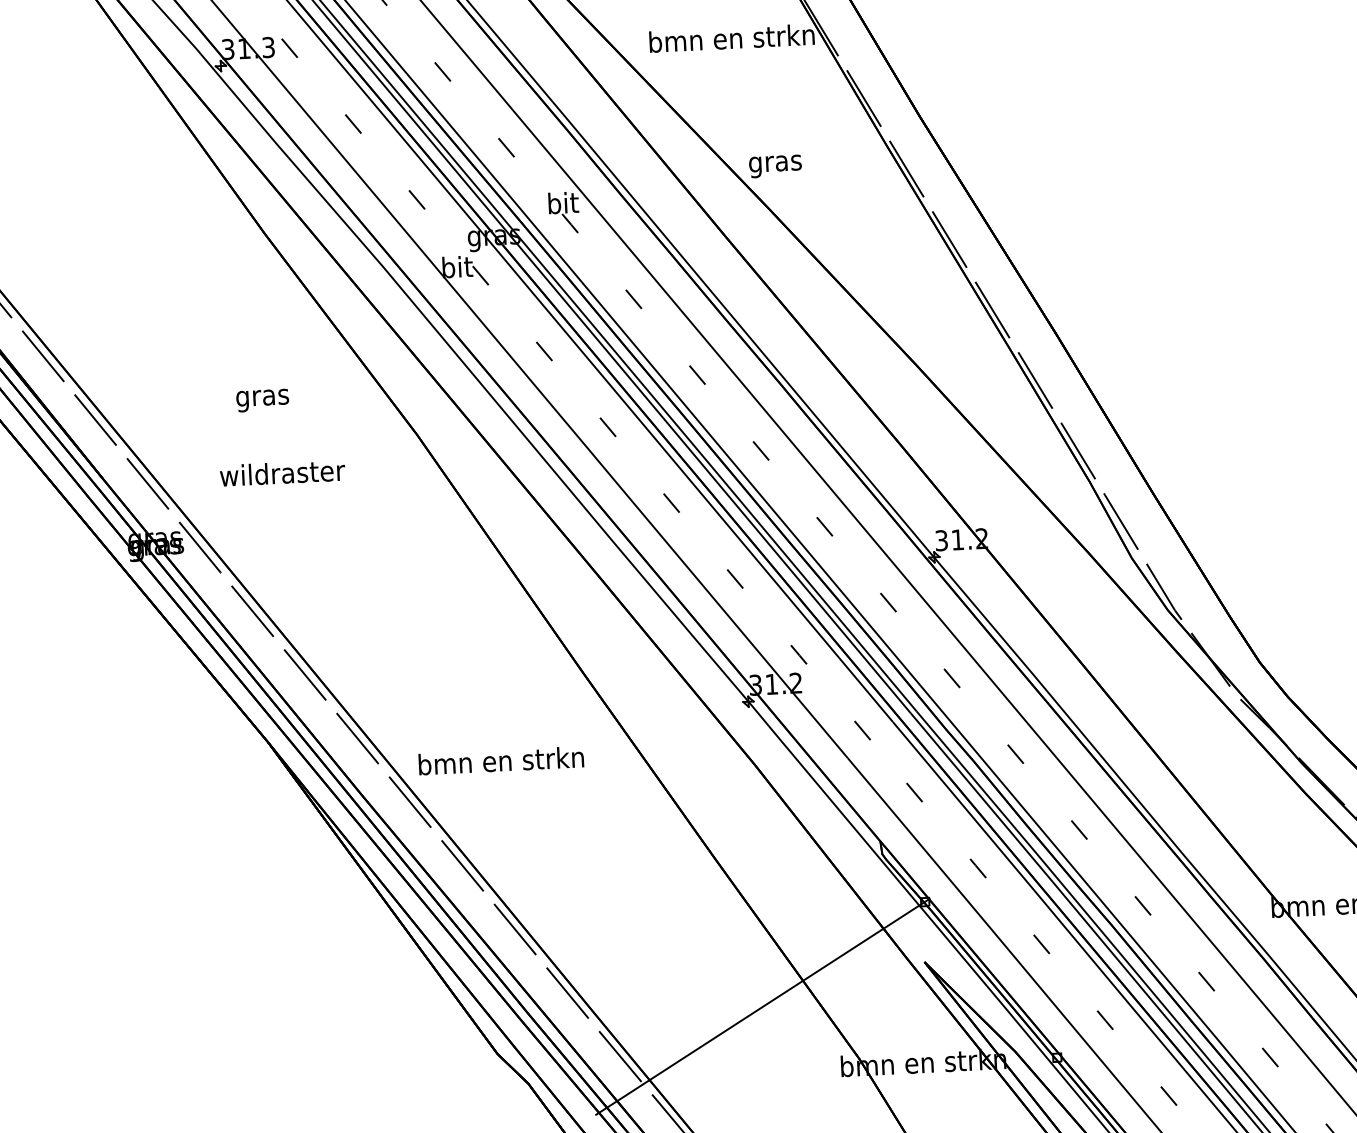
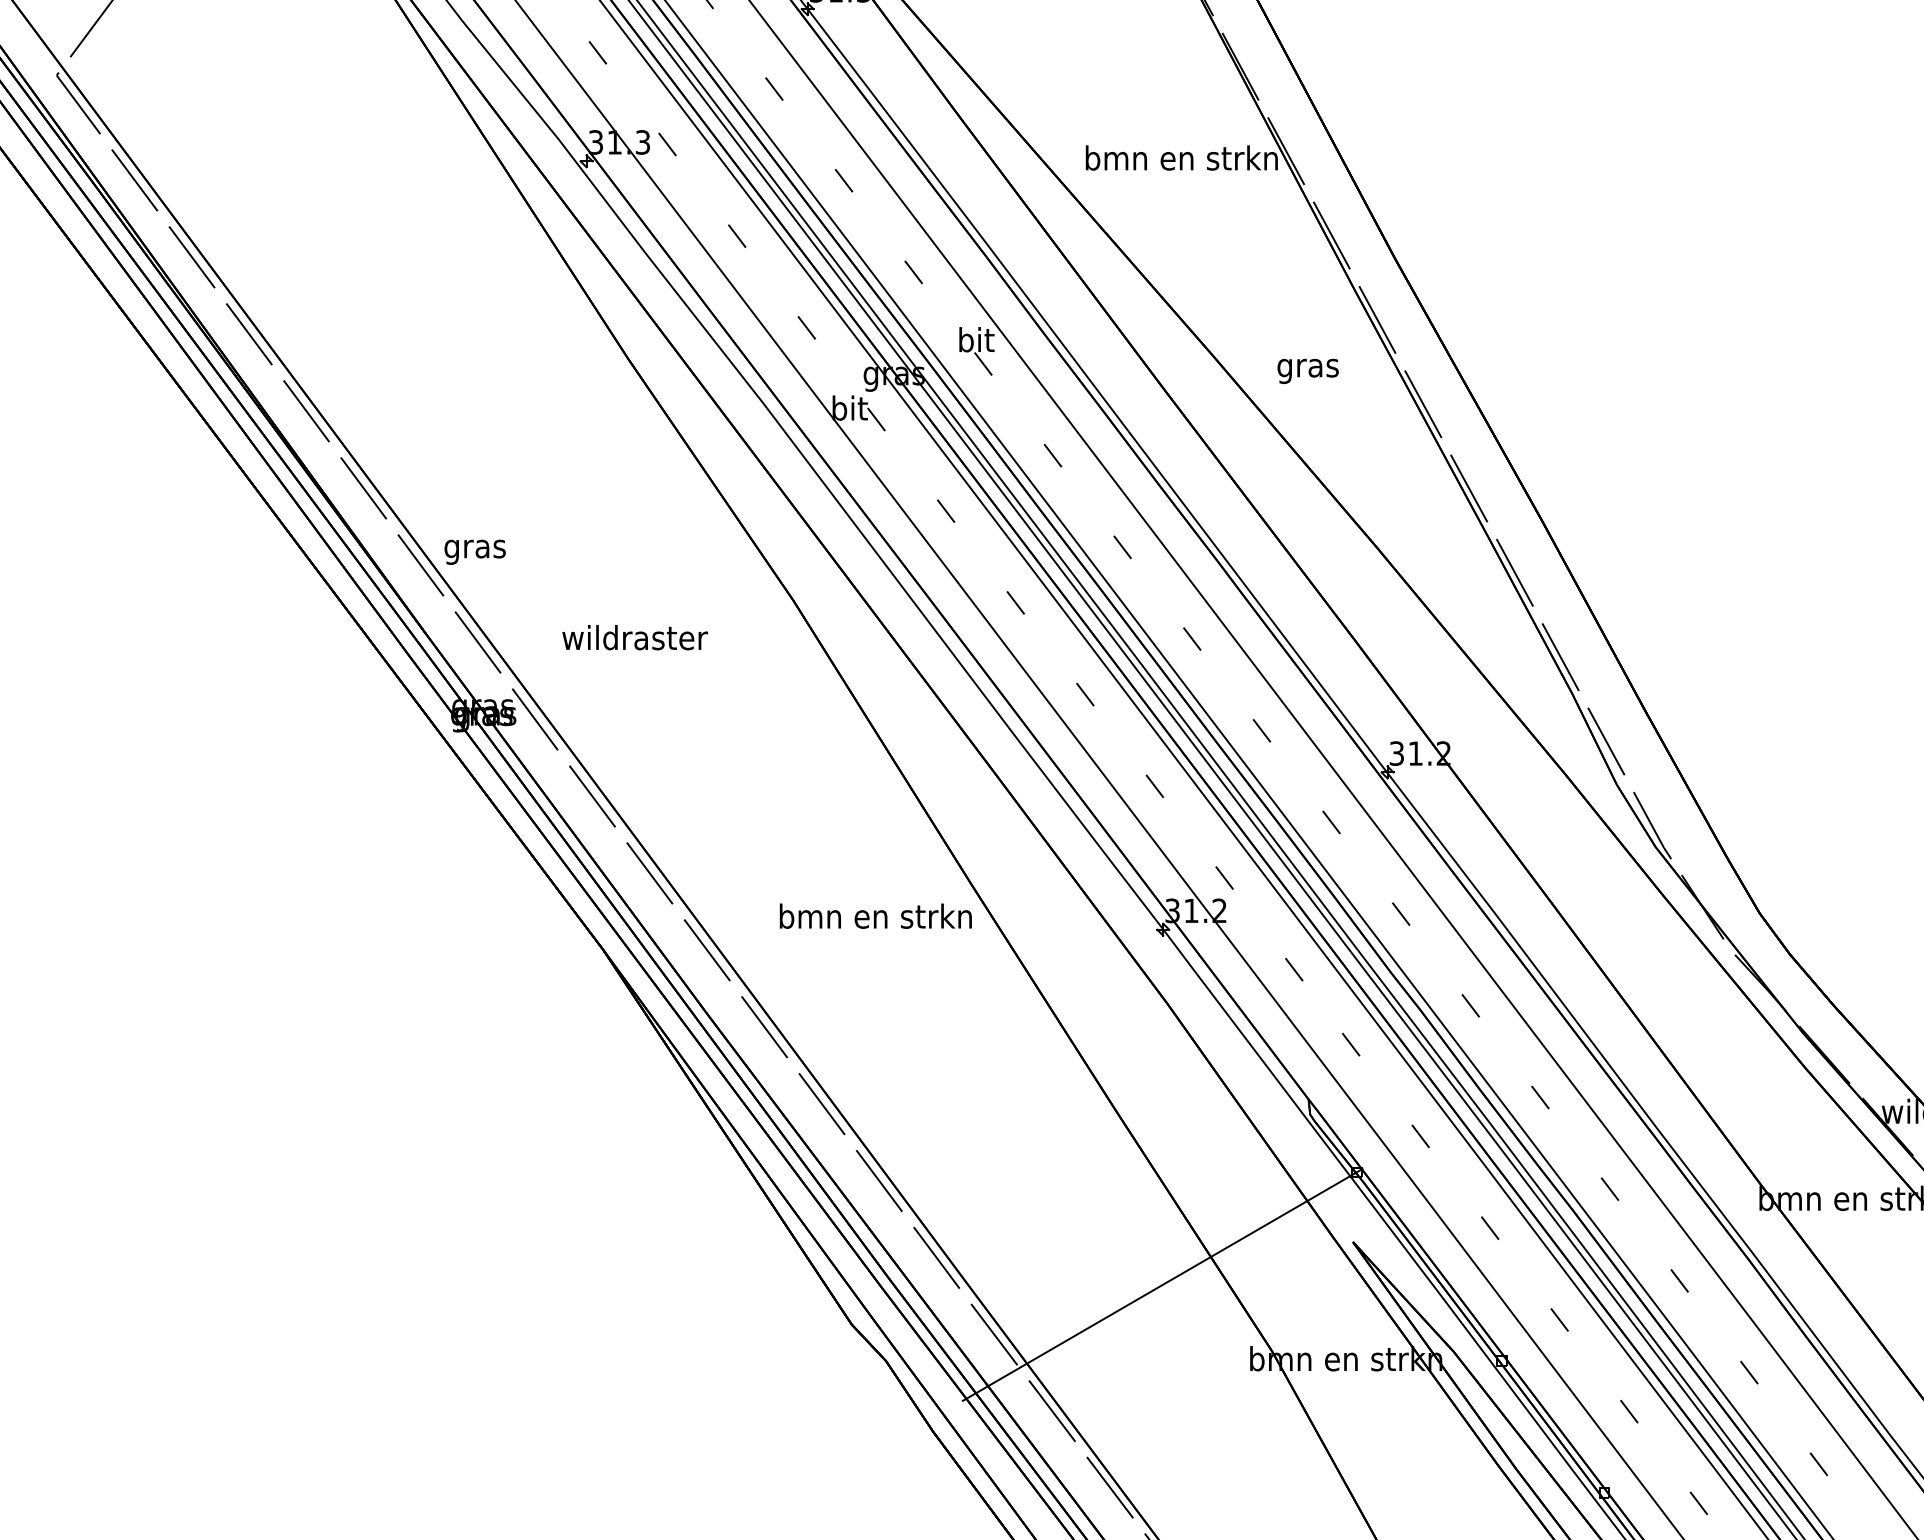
text: (774, 165) -> (1307, 370), moved
text: (262, 399) -> (474, 551), moved
text: (500, 760) -> (875, 915), moved

